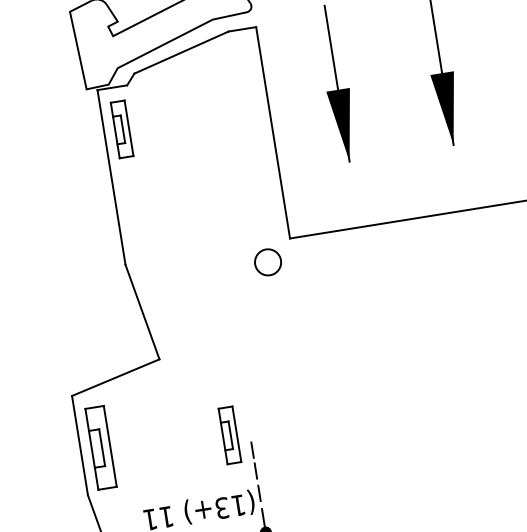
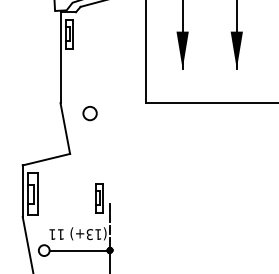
circle: (266, 262) -> (89, 113), moved

